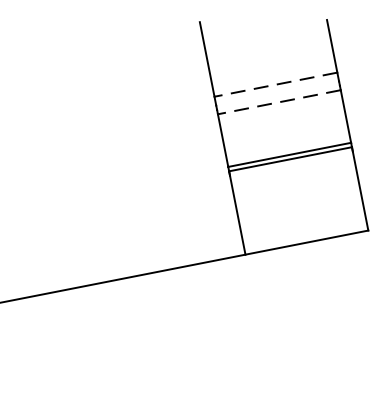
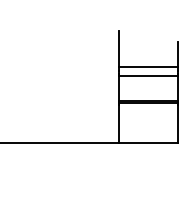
line: (274, 85) -> (147, 67), dashed -> solid
line: (277, 102) -> (147, 75), dashed -> solid

